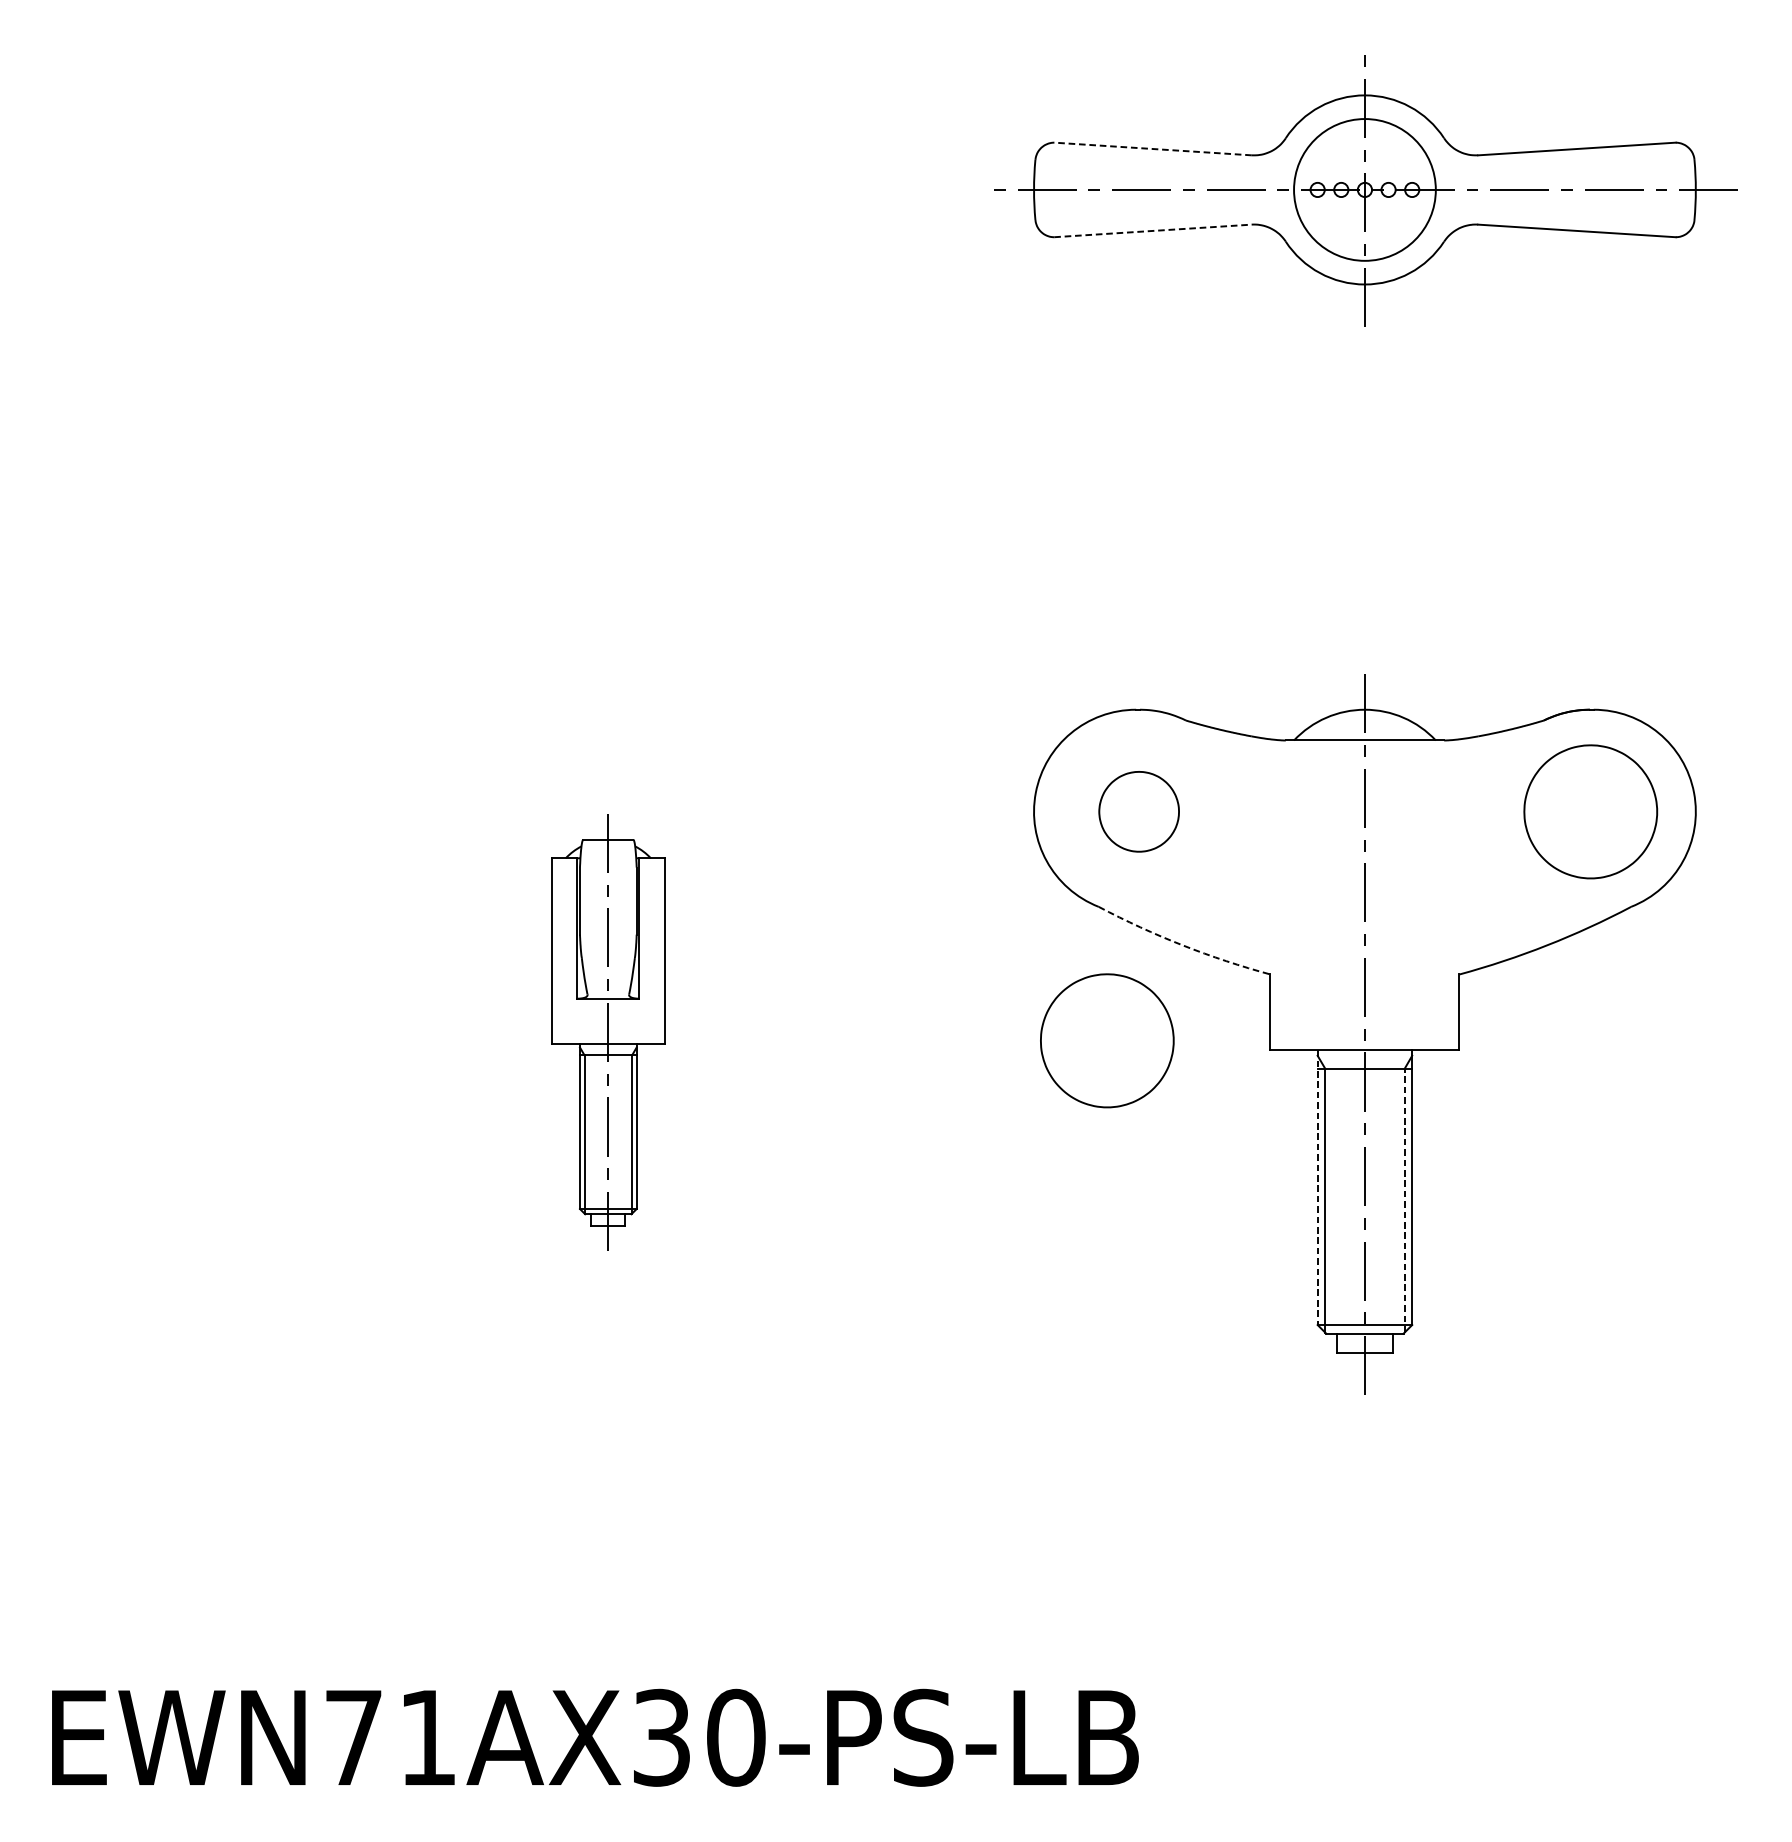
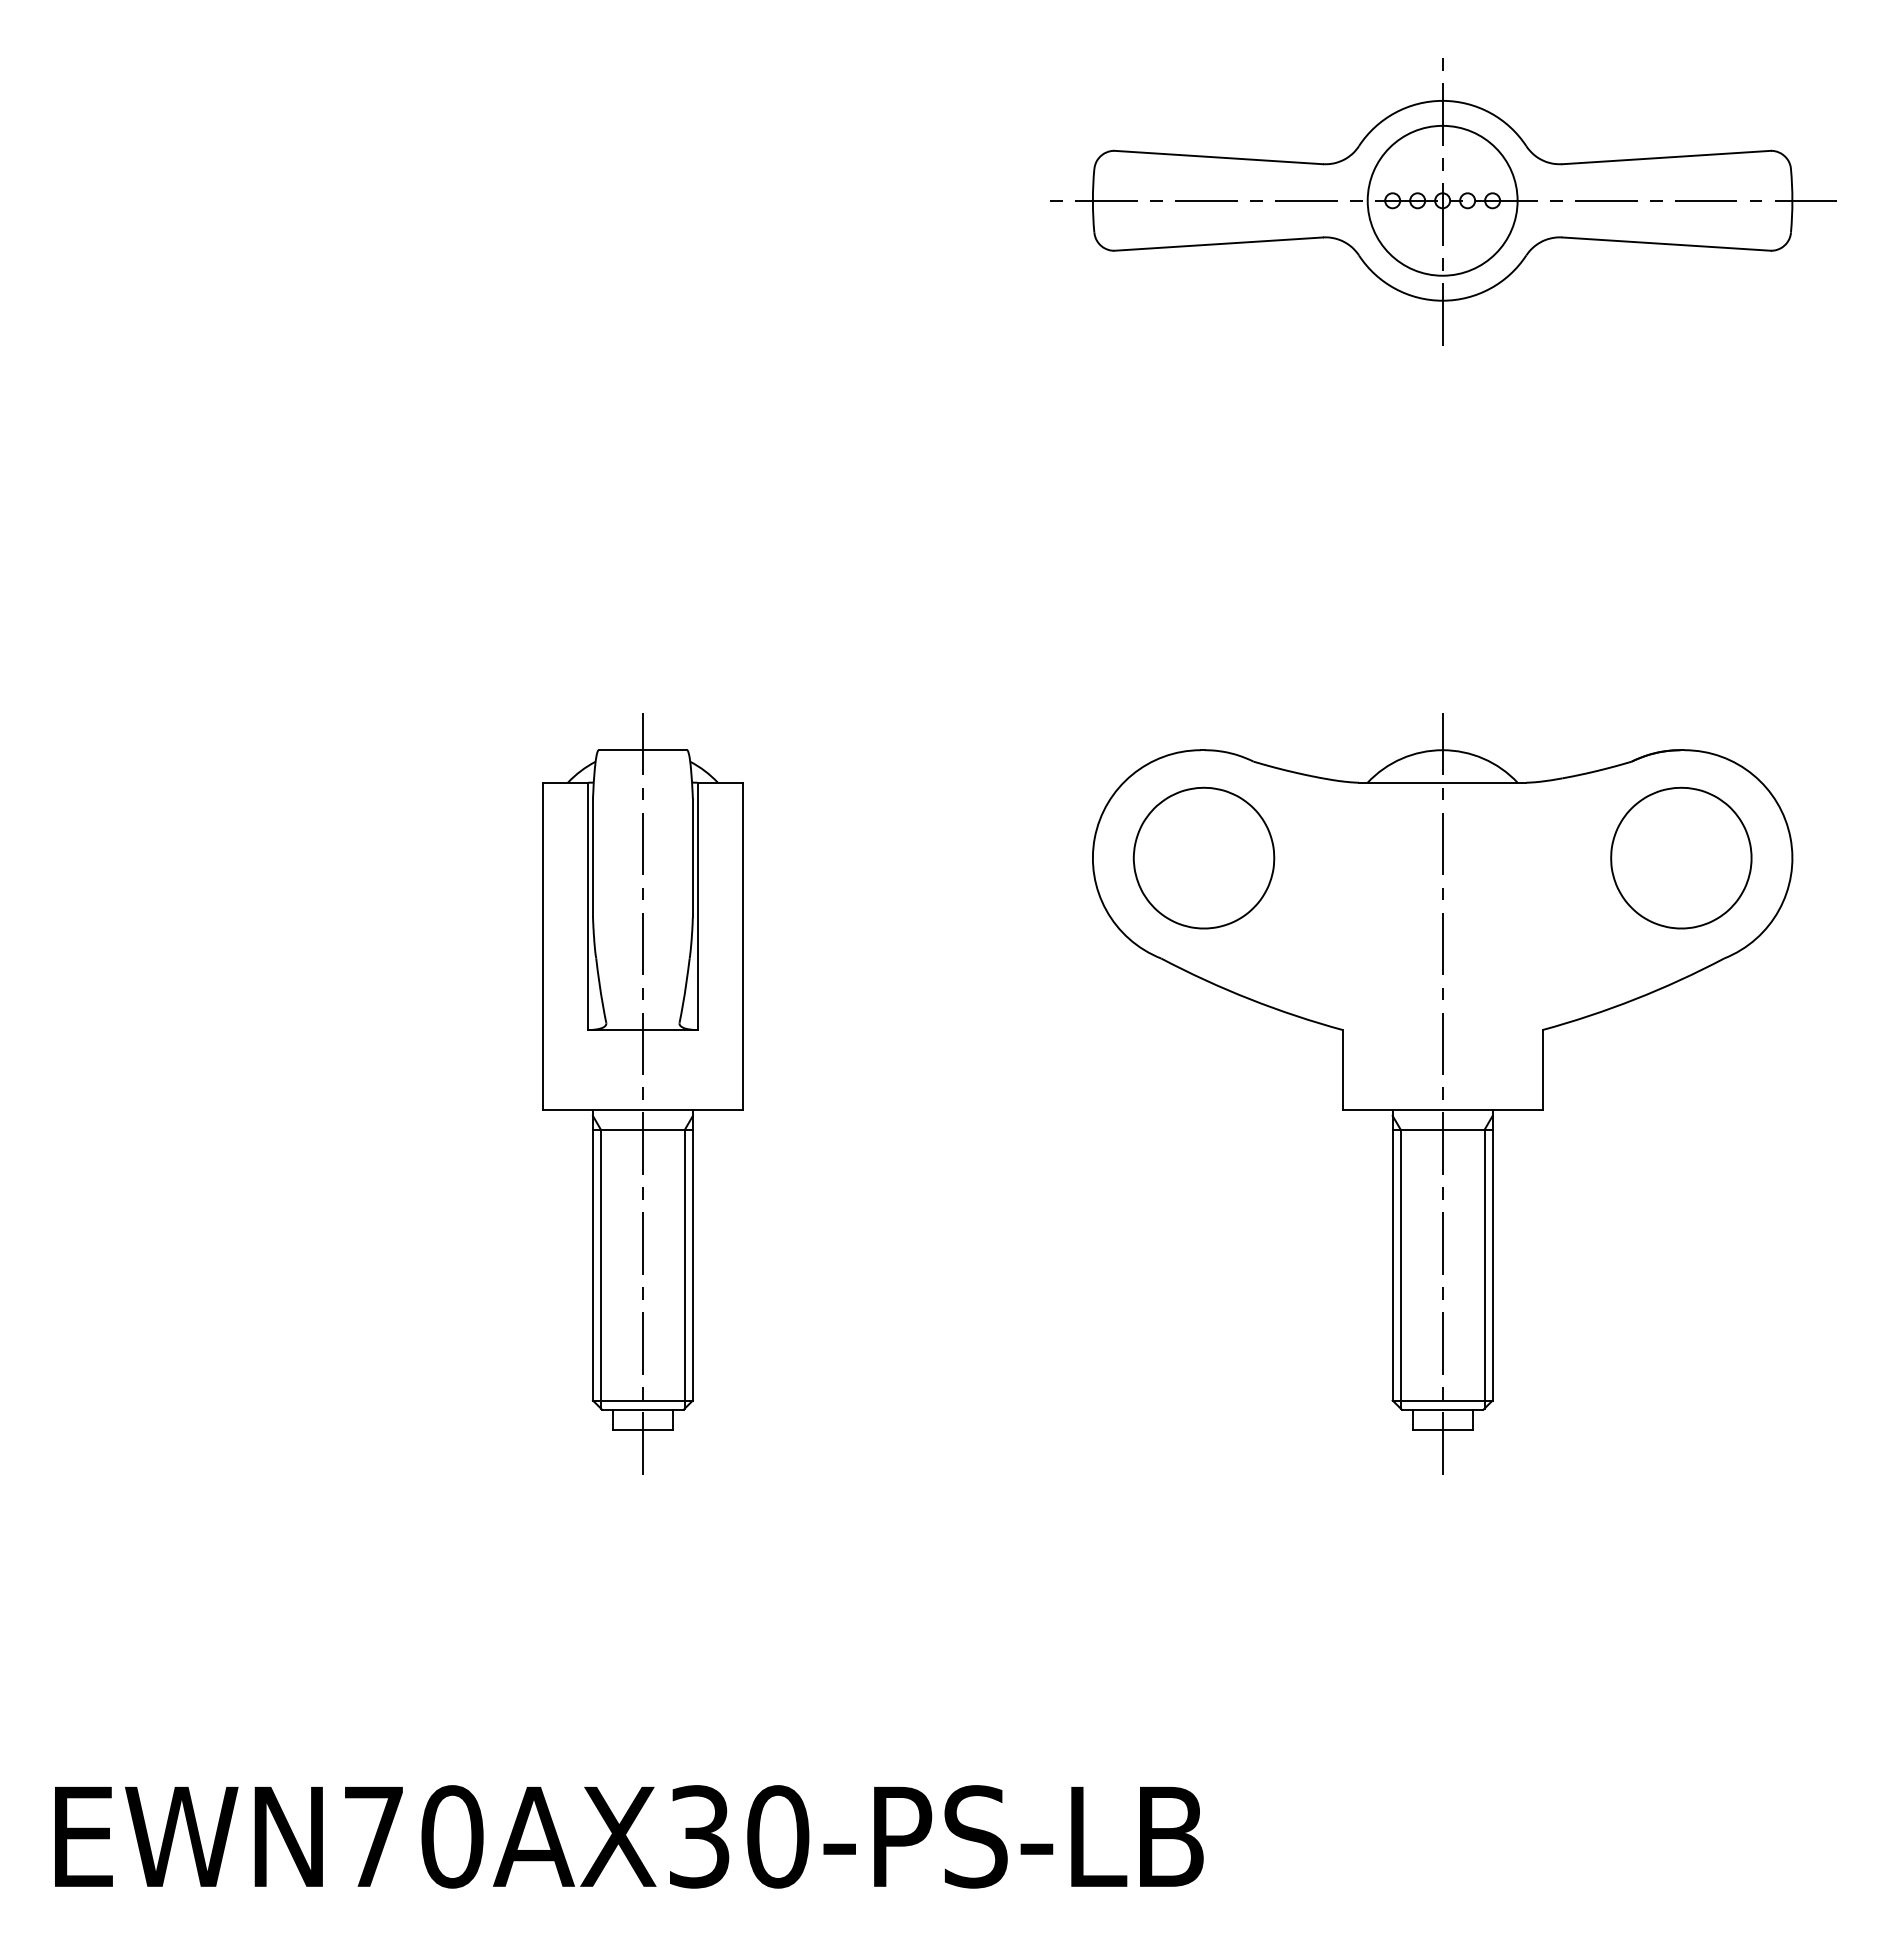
line: (1152, 148) -> (1218, 157), dashed -> solid
line: (1152, 231) -> (1218, 244), dashed -> solid
part: (1138, 811) -> (1203, 857), size x1.67
arc: (1183, 945) -> (1250, 999), dashed -> solid
part: (607, 1034) -> (642, 1093), size x1.67
part: (1107, 1040) -> (1170, 1099), removed
line: (1317, 1187) -> (1392, 1255), dashed -> solid
line: (1404, 1200) -> (1484, 1268), dashed -> solid
text: (428, 1737) -> (452, 1836), EWN71AX30-PS-LB -> EWN70AX30-PS-LB

